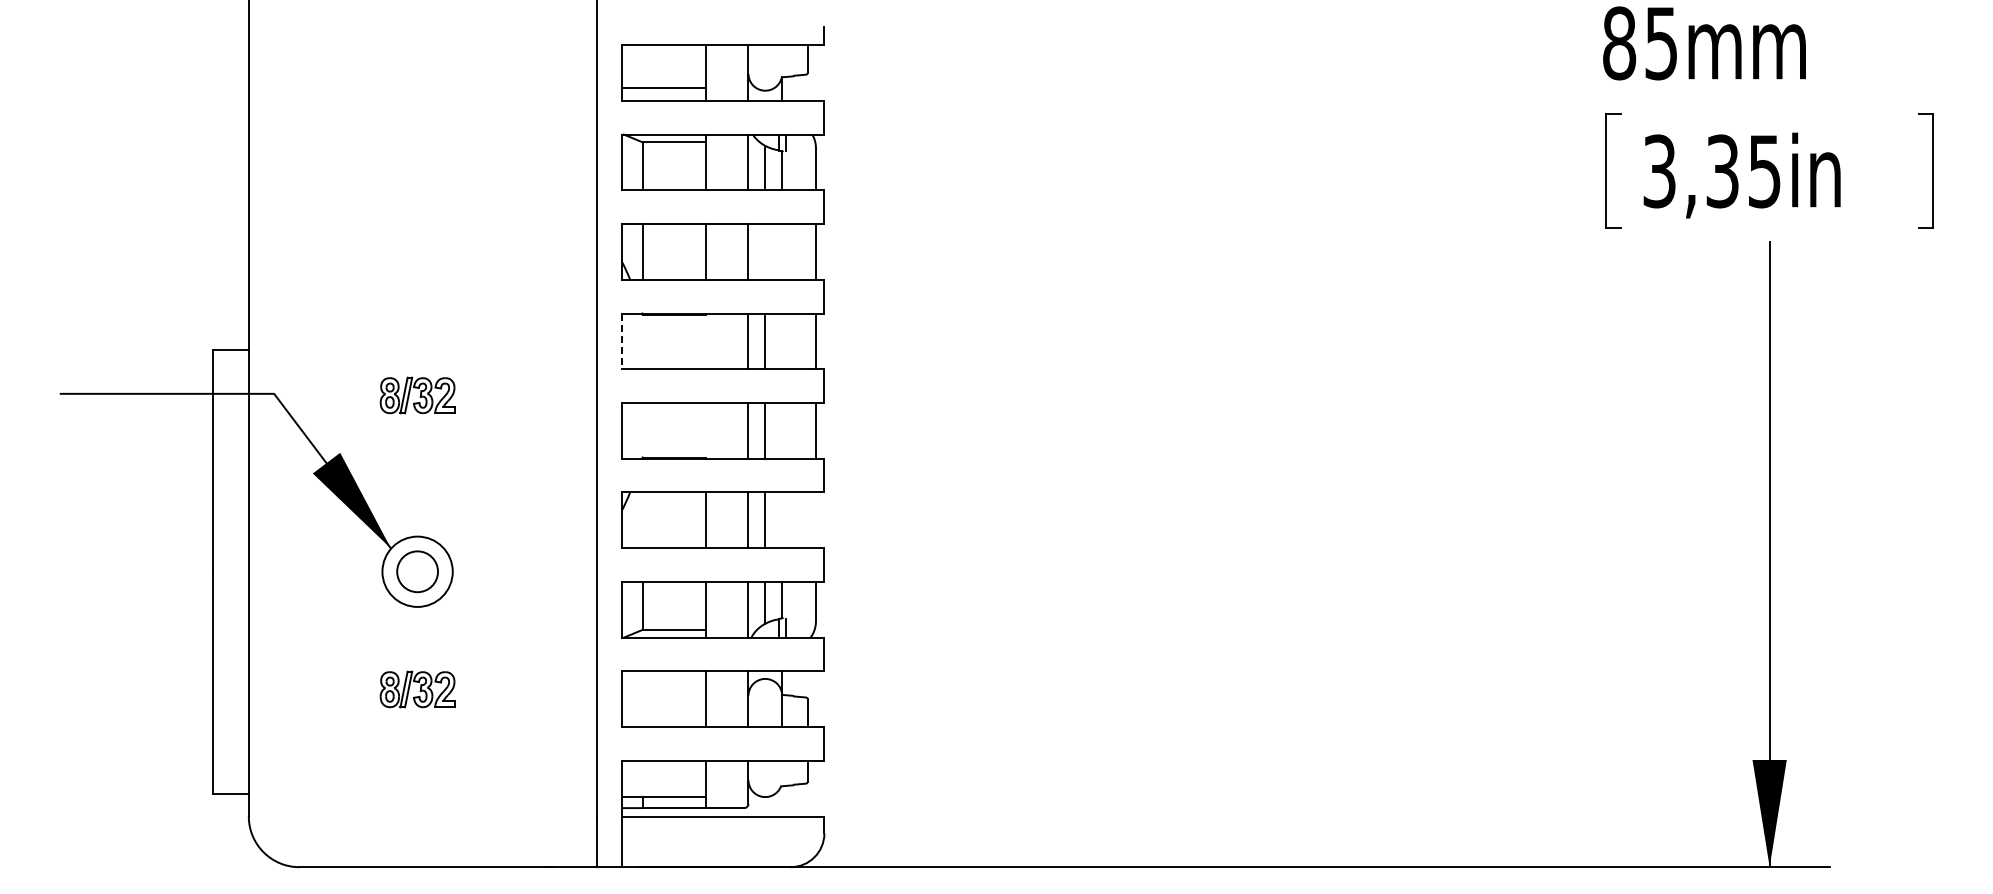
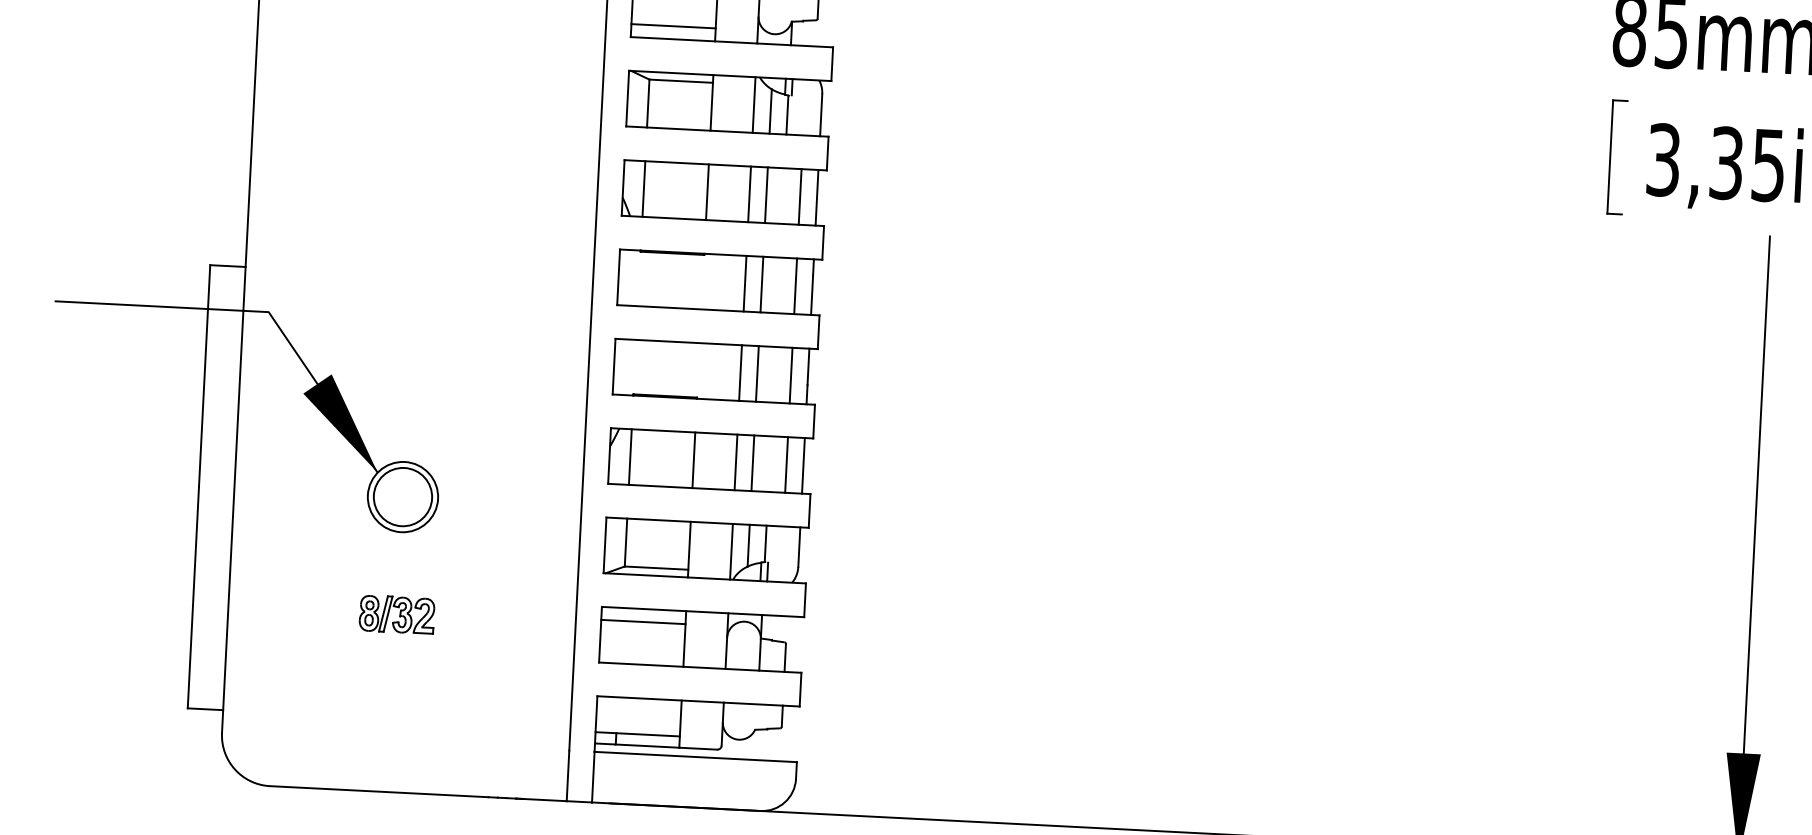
line: (765, 251) -> (766, 194), added
line: (799, 251) -> (800, 196), added
line: (621, 341) -> (618, 277), dashed -> solid
line: (799, 341) -> (796, 286), added
part: (417, 395) -> (411, 321), removed
line: (799, 430) -> (791, 375), added
line: (642, 520) -> (630, 457), added
line: (799, 520) -> (786, 465), added
line: (815, 520) -> (802, 466), added
circle: (417, 571) -> (402, 496), size x1.43
line: (663, 684) -> (642, 622), added

